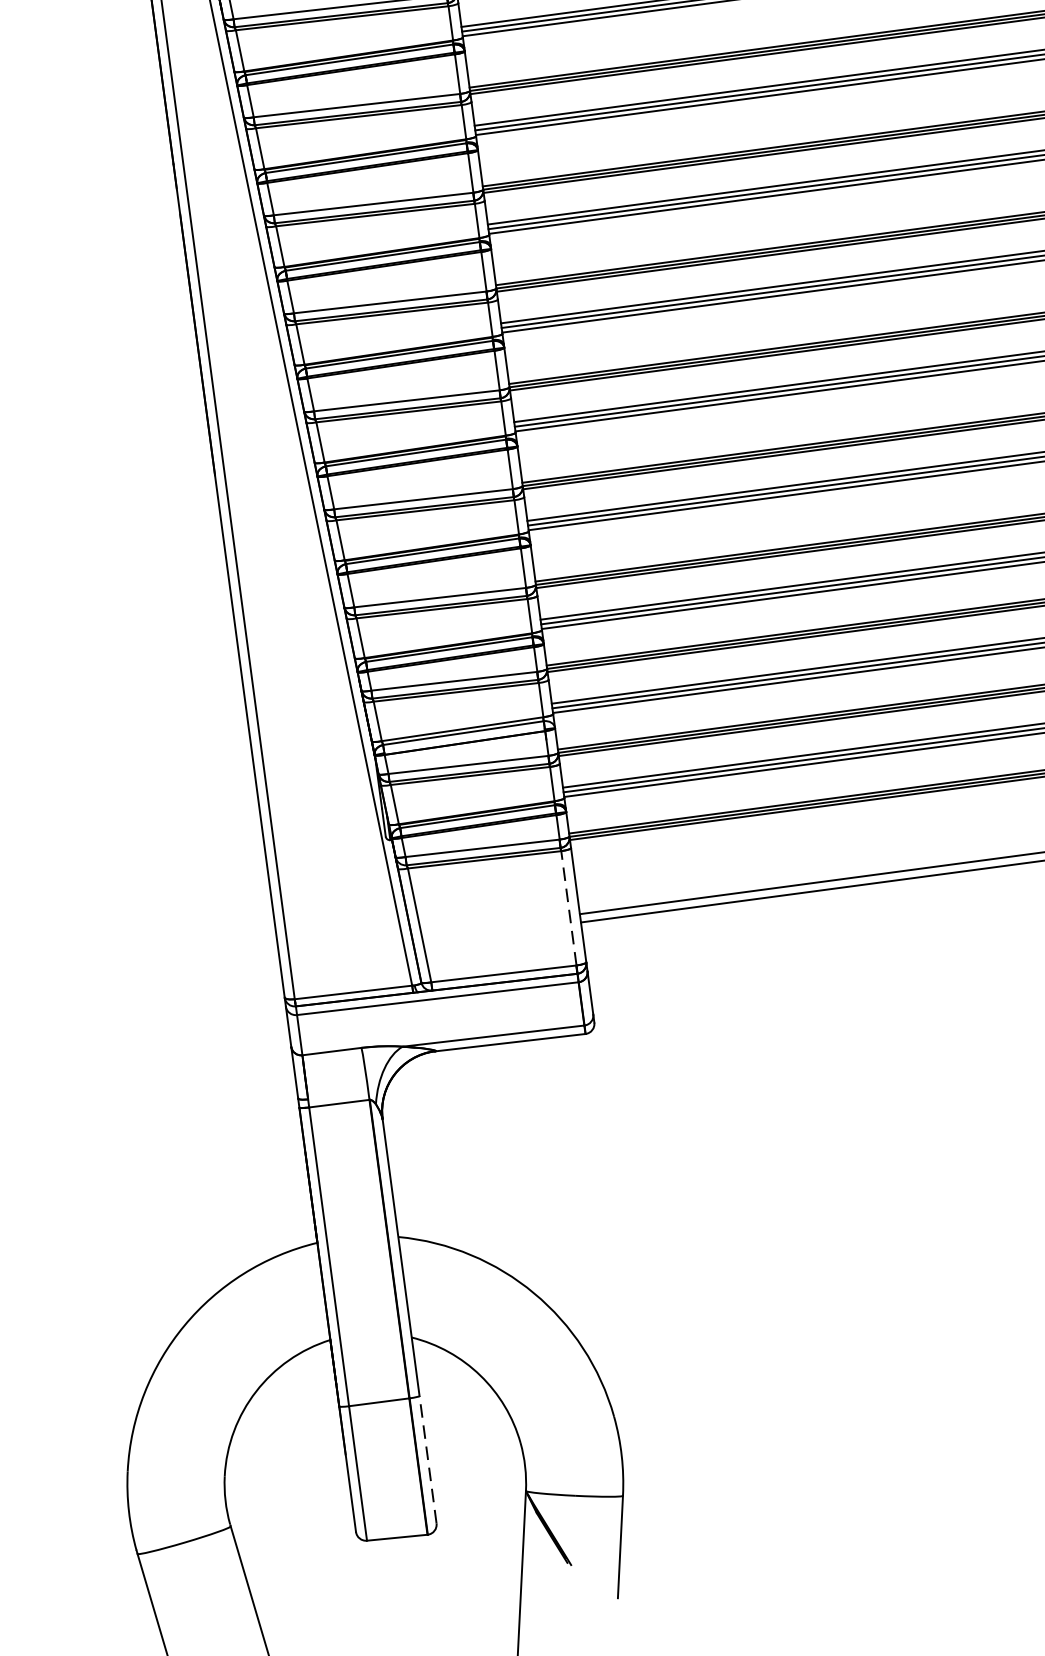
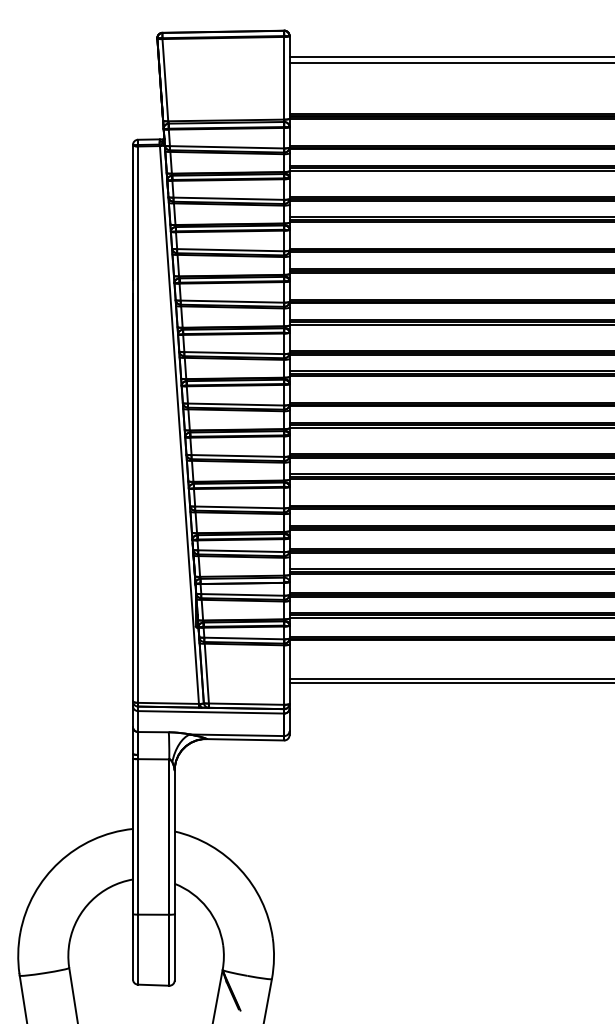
line: (569, 909) -> (284, 675), dashed -> solid
line: (427, 1458) -> (174, 946), dashed -> solid

